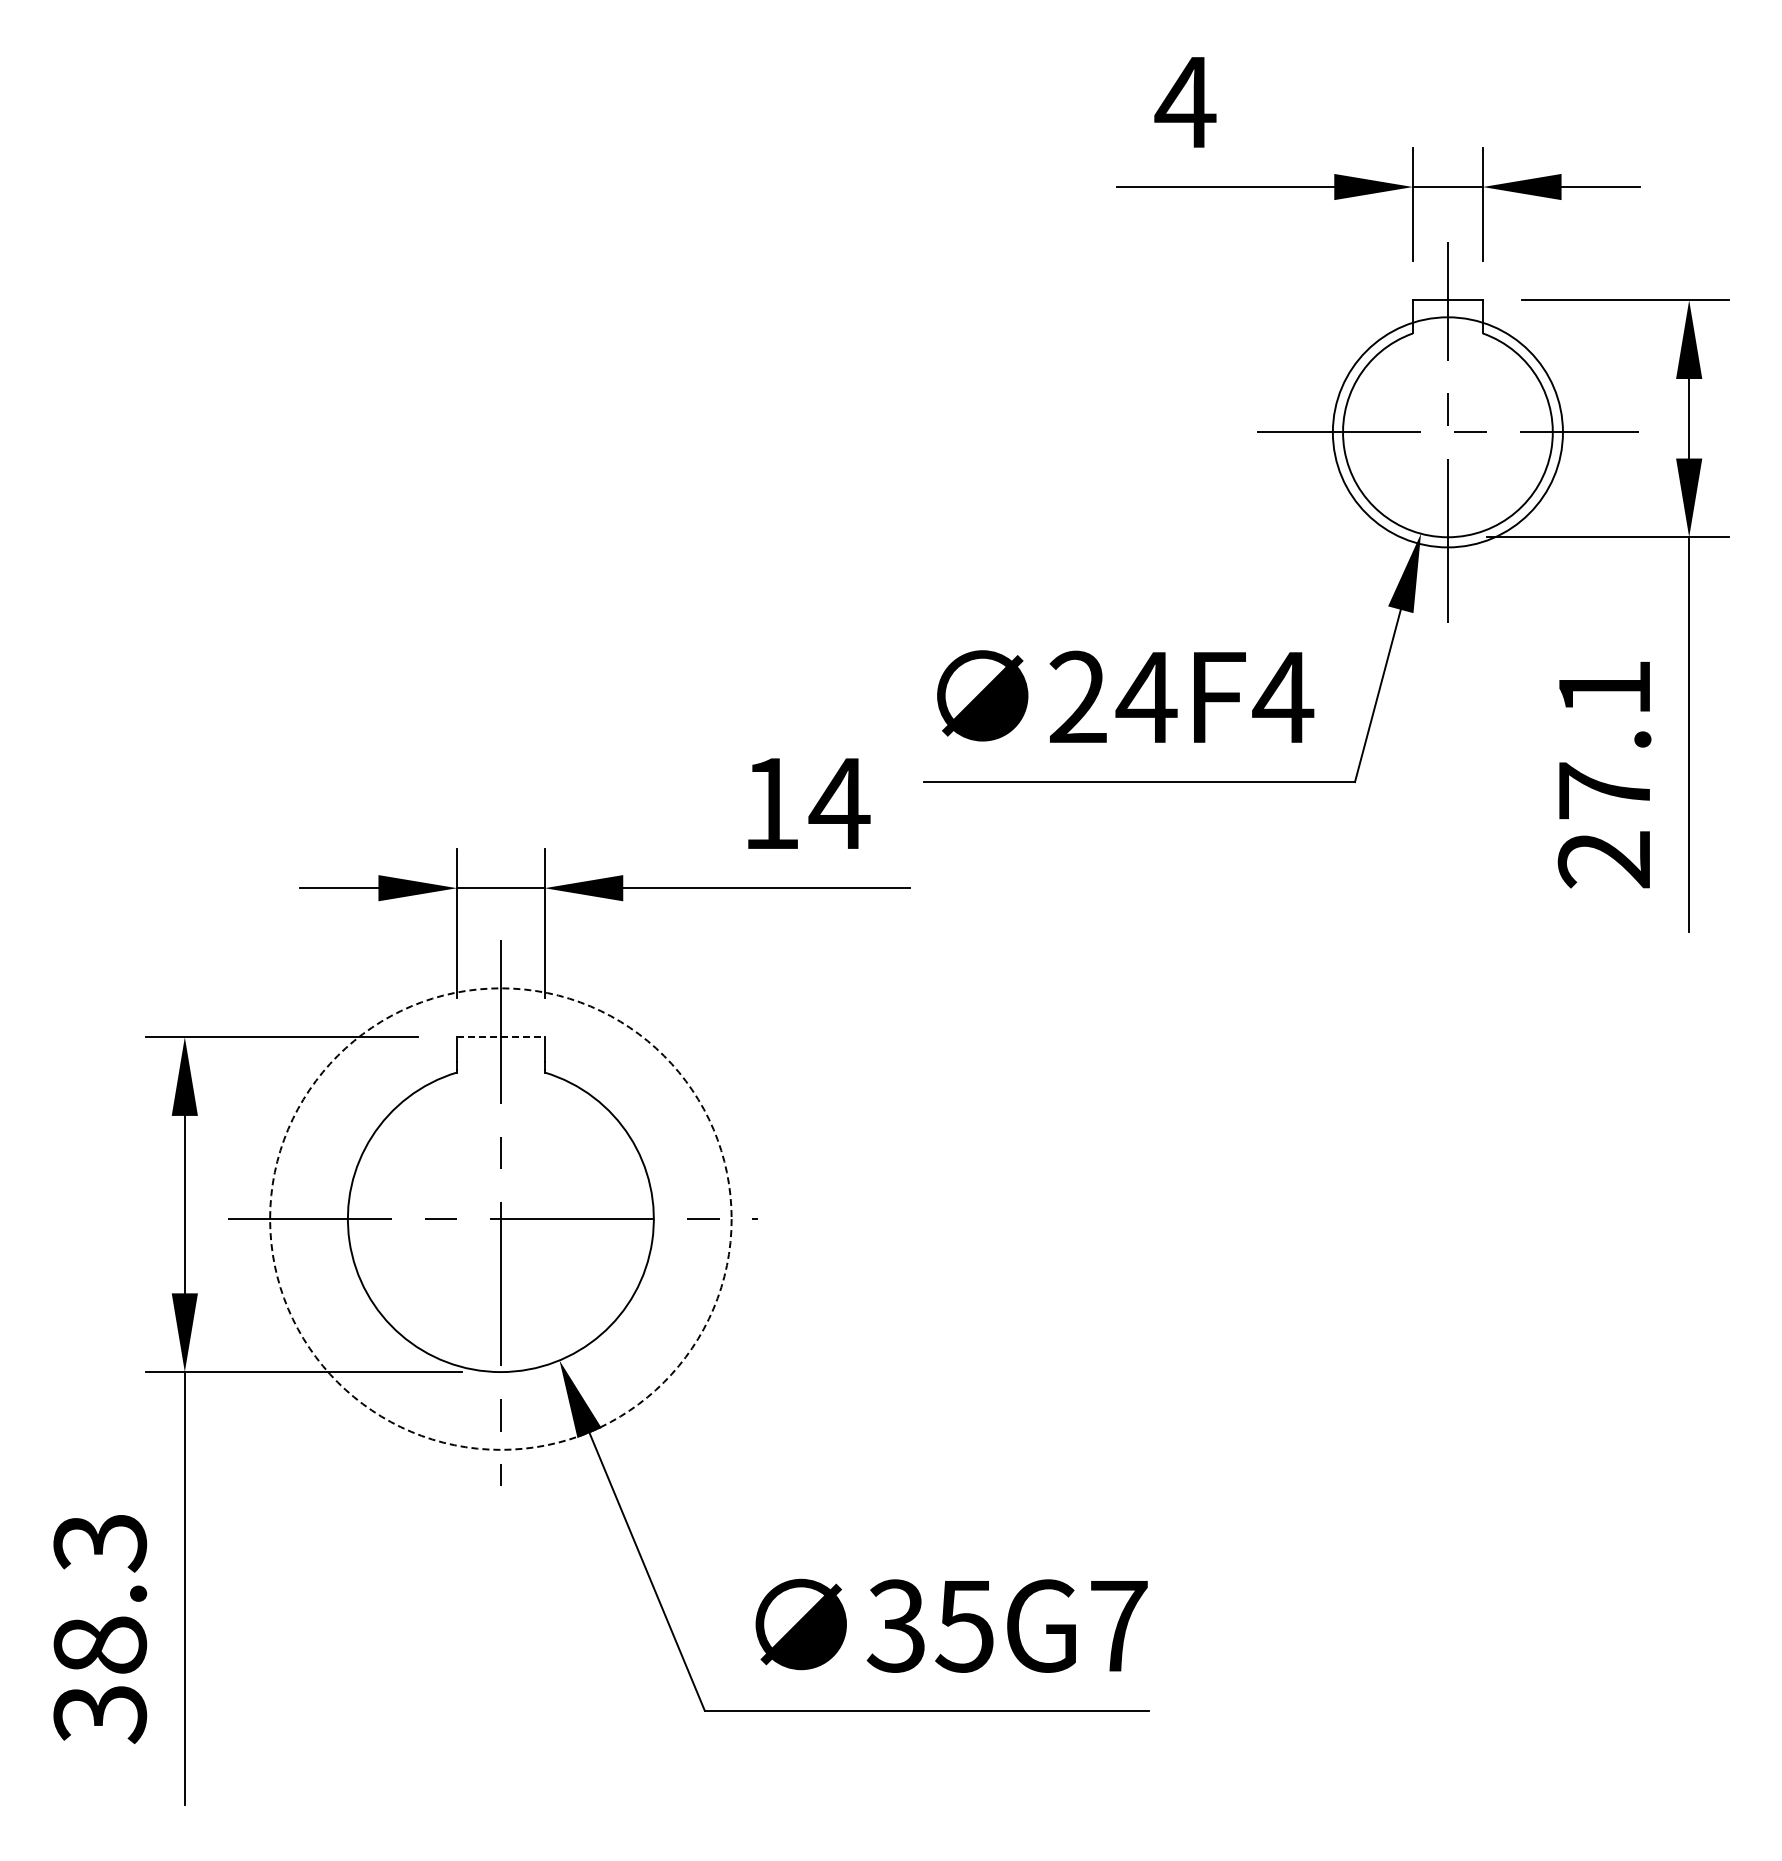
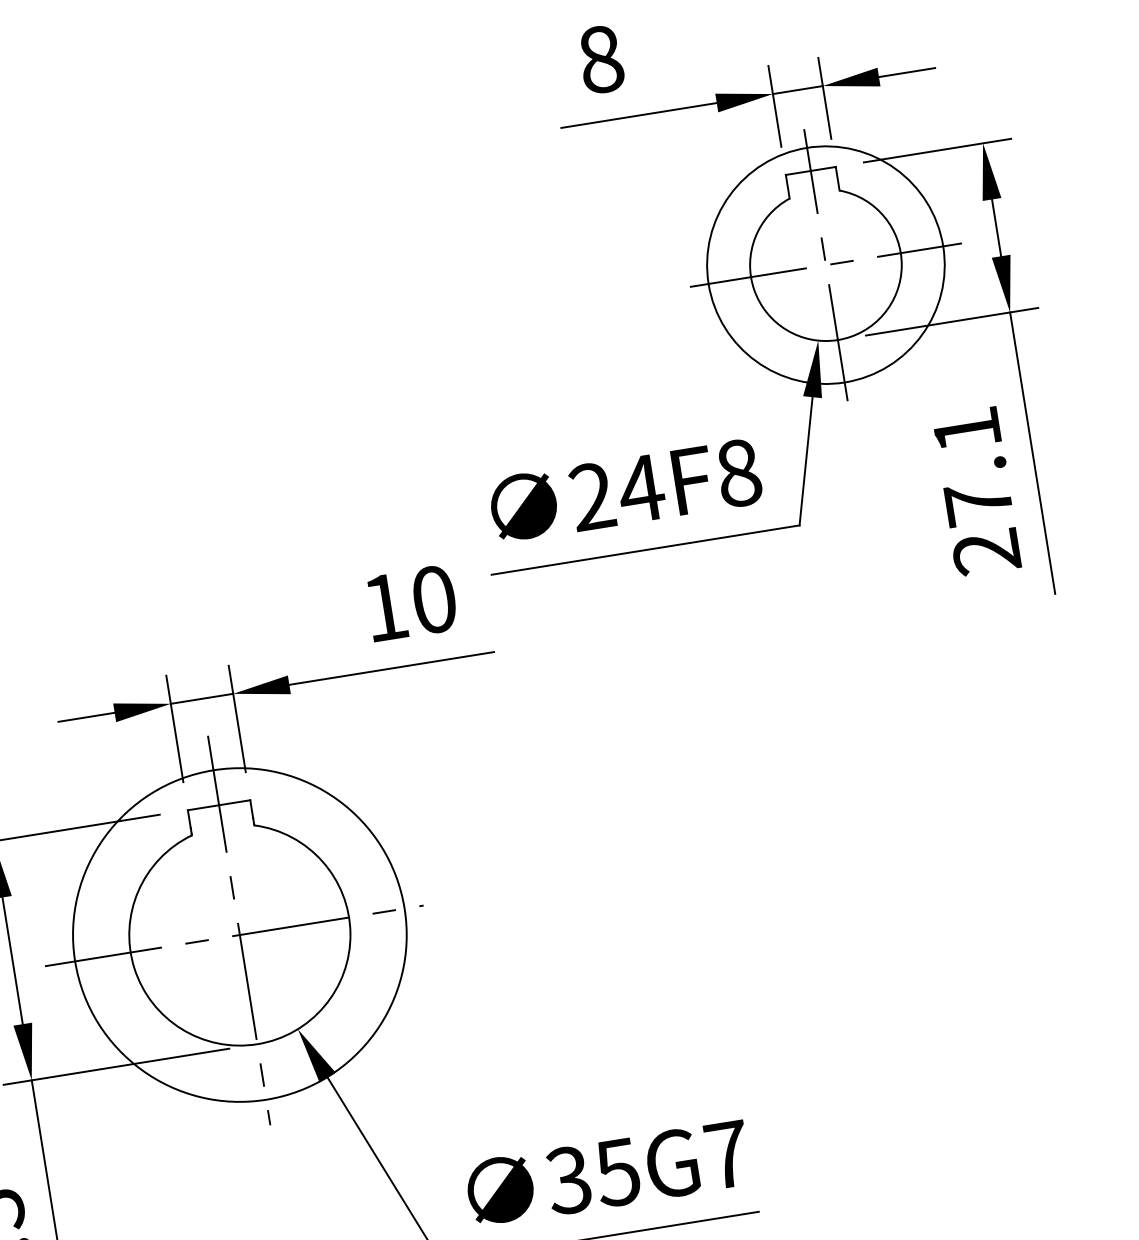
text: (1185, 102) -> (600, 59), 4 -> 8
circle: (1447, 432) -> (825, 265), size x1.43
text: (1283, 697) -> (738, 473), 24F4 -> 24F8
text: (839, 803) -> (434, 599), 14 -> 10
line: (500, 1037) -> (218, 805), dashed -> solid
circle: (500, 1218) -> (239, 934), dashed -> solid

